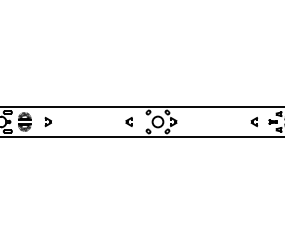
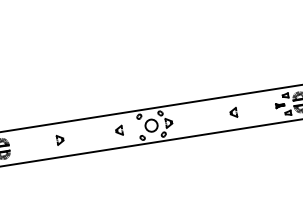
part: (47, 121) -> (59, 139), moved
part: (254, 122) -> (233, 113), moved

